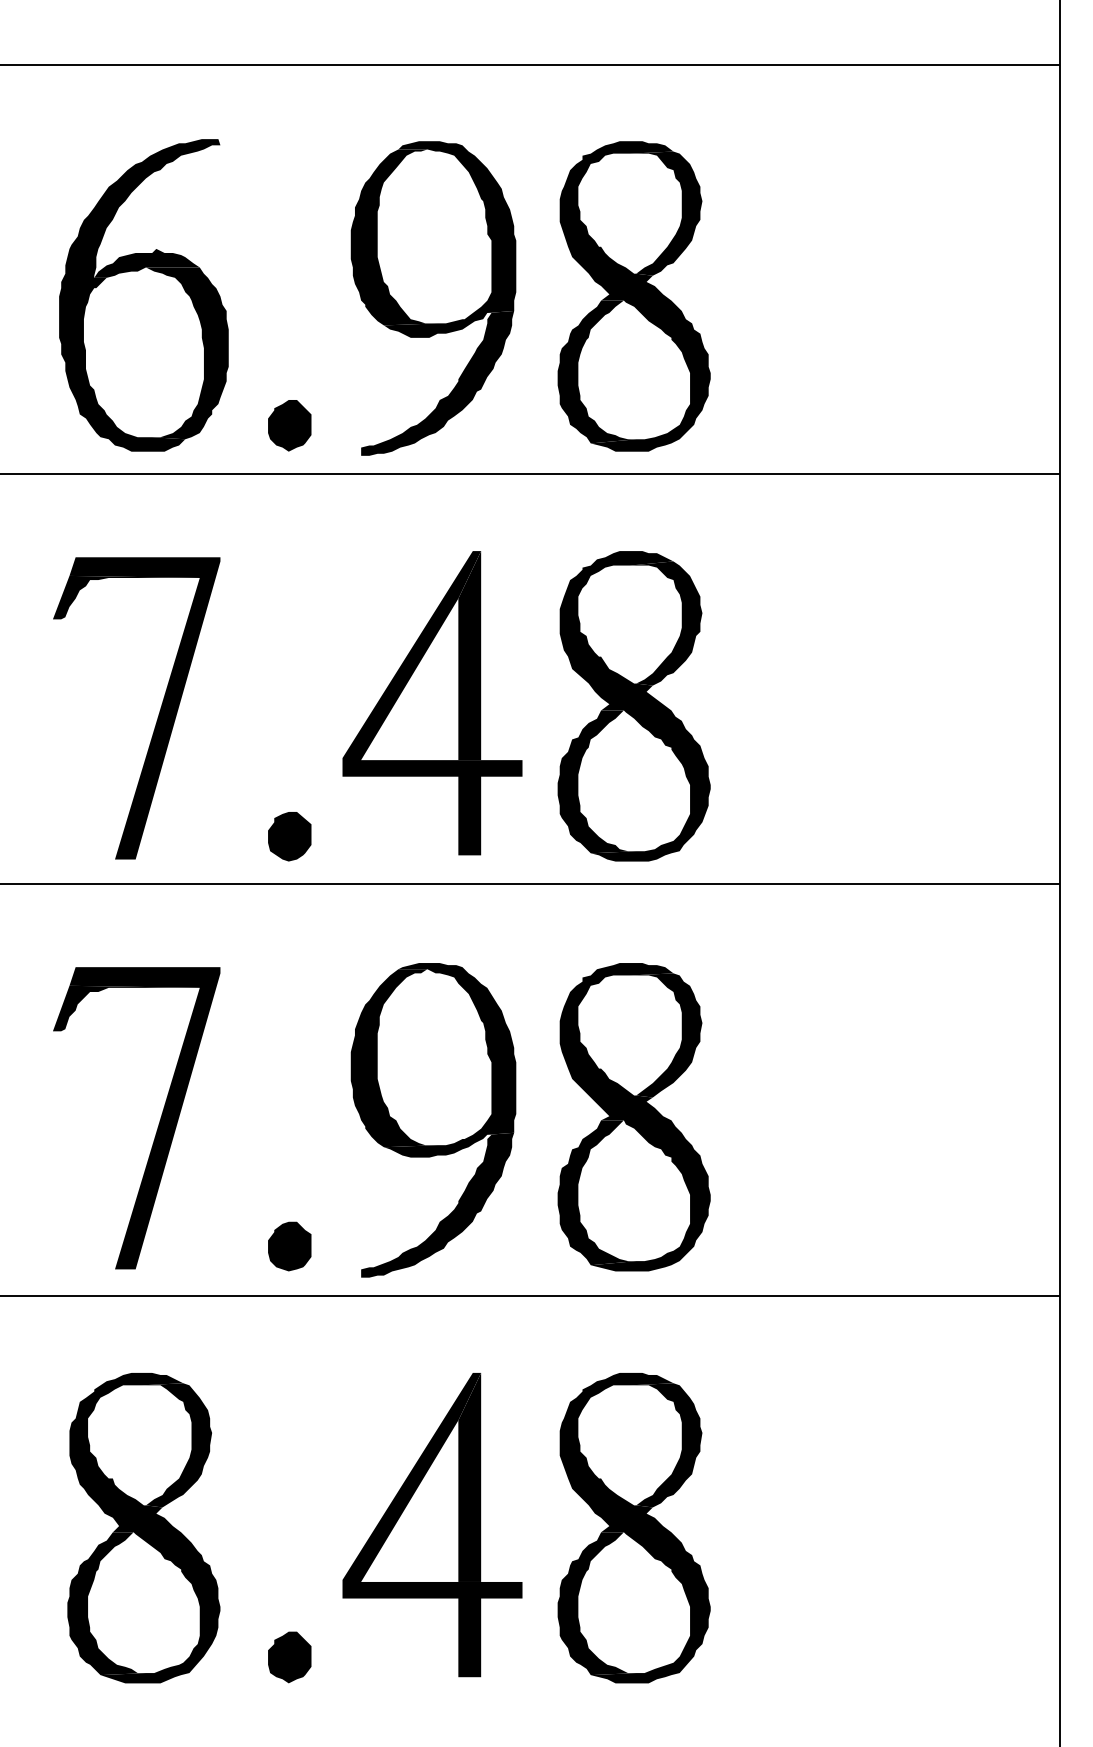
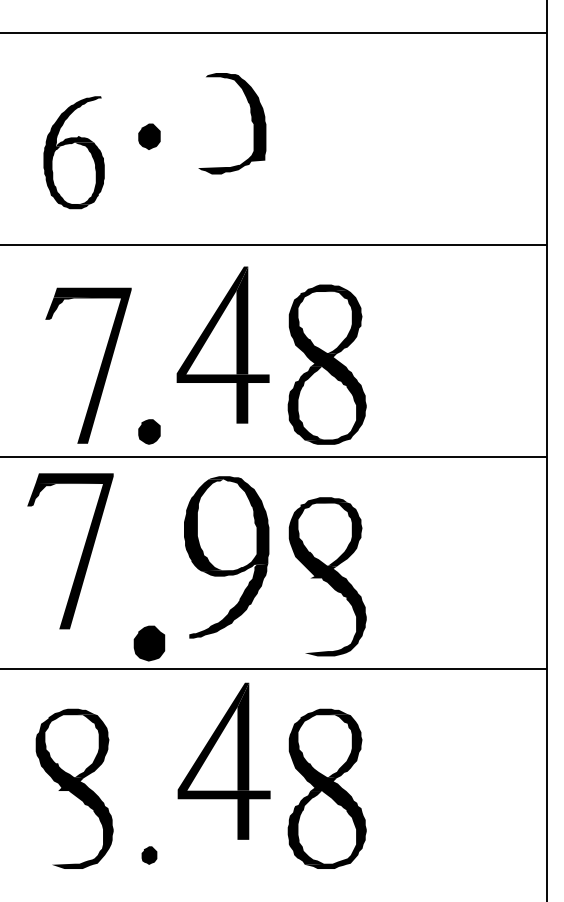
fill: (392, 237) -> (202, 122), removed
part: (142, 295) -> (73, 152), size x0.7
part: (632, 297) -> (326, 153), removed
fill: (437, 382) -> (225, 197), removed
part: (289, 425) -> (149, 136), moved
part: (431, 702) -> (222, 344), moved
part: (158, 715) -> (99, 369), moved
part: (433, 1120) -> (226, 557), moved
part: (158, 1124) -> (81, 554), moved
fill: (595, 1192) -> (307, 615), removed
part: (289, 1246) -> (149, 643), size x1.4
part: (431, 1523) -> (223, 760), moved
fill: (105, 1602) -> (54, 827), removed
part: (289, 1657) -> (149, 855), size x0.7

